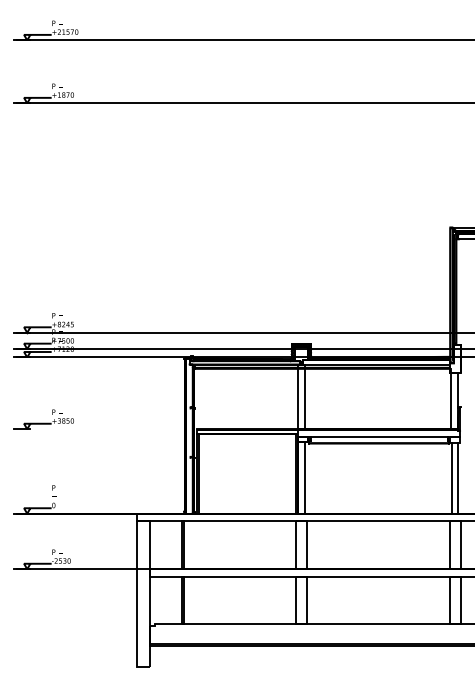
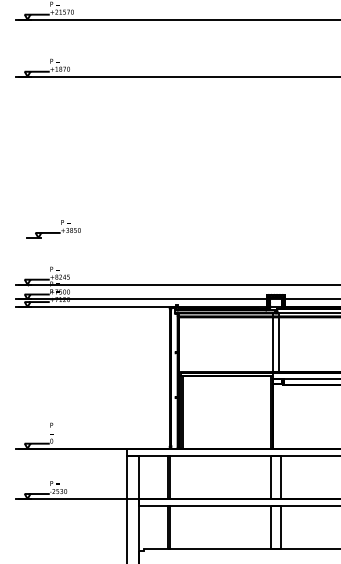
part: (43, 419) -> (53, 229), moved
line: (304, 477) -> (278, 415), removed

